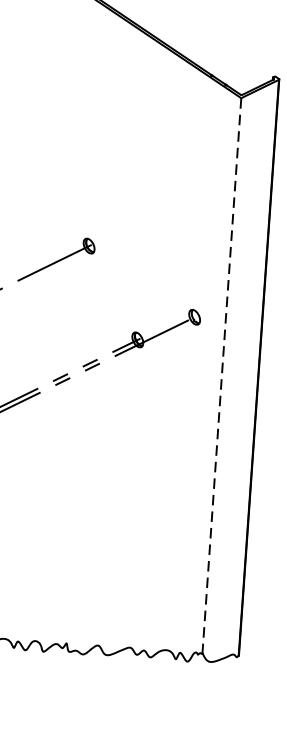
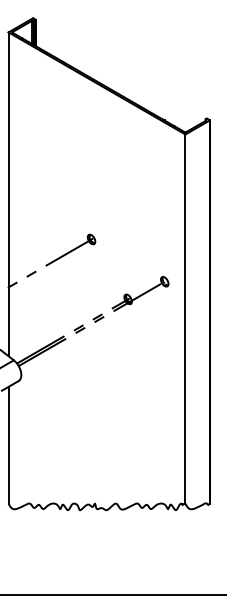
line: (221, 376) -> (185, 319), dashed -> solid

